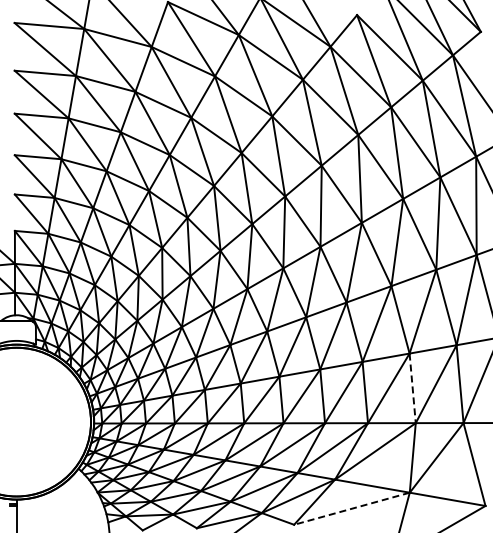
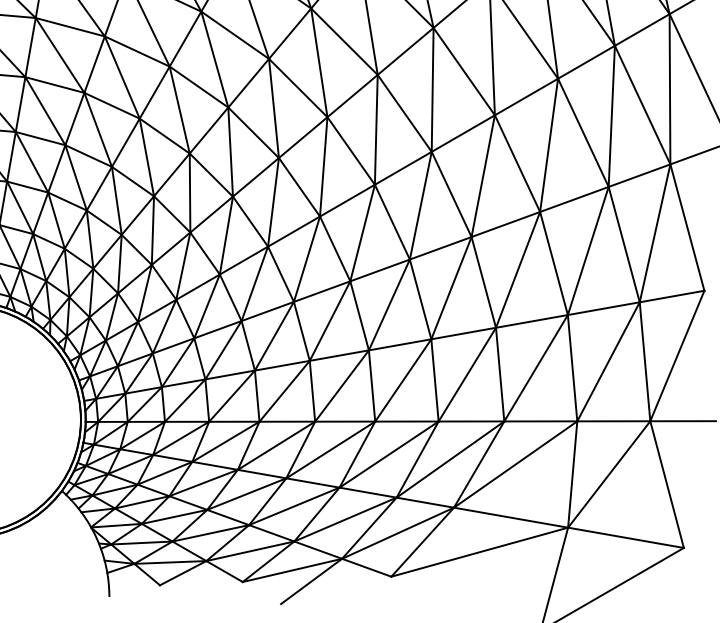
line: (412, 388) -> (572, 368), dashed -> solid
line: (351, 508) -> (479, 551), dashed -> solid

